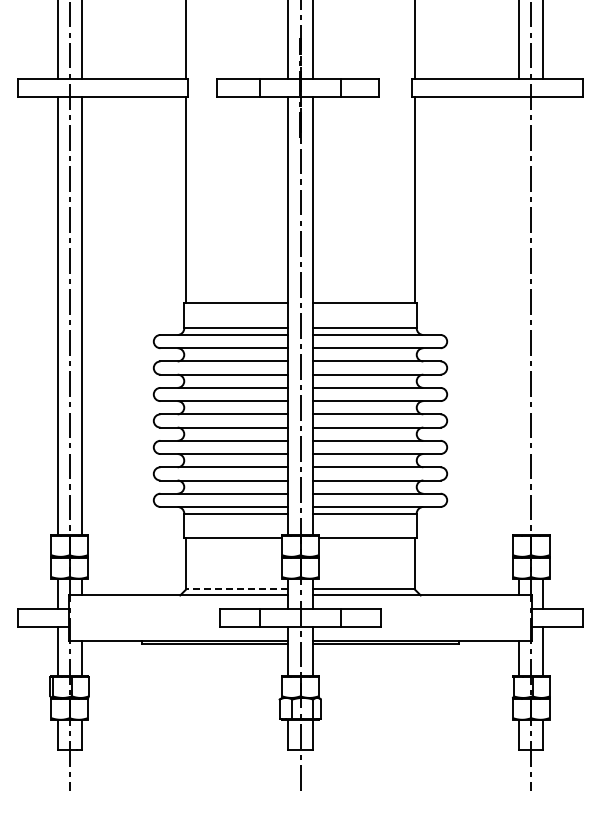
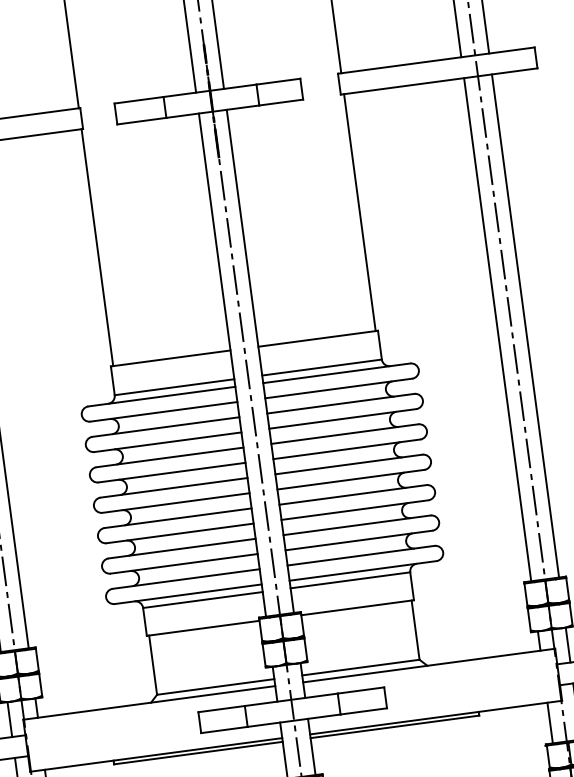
line: (519, 316) -> (498, 330), added
line: (543, 316) -> (525, 326), added
line: (236, 589) -> (214, 687), dashed -> solid

